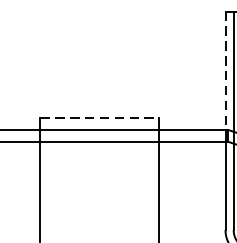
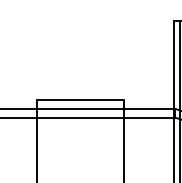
line: (225, 71) -> (173, 65), dashed -> solid
line: (99, 118) -> (80, 100), dashed -> solid

